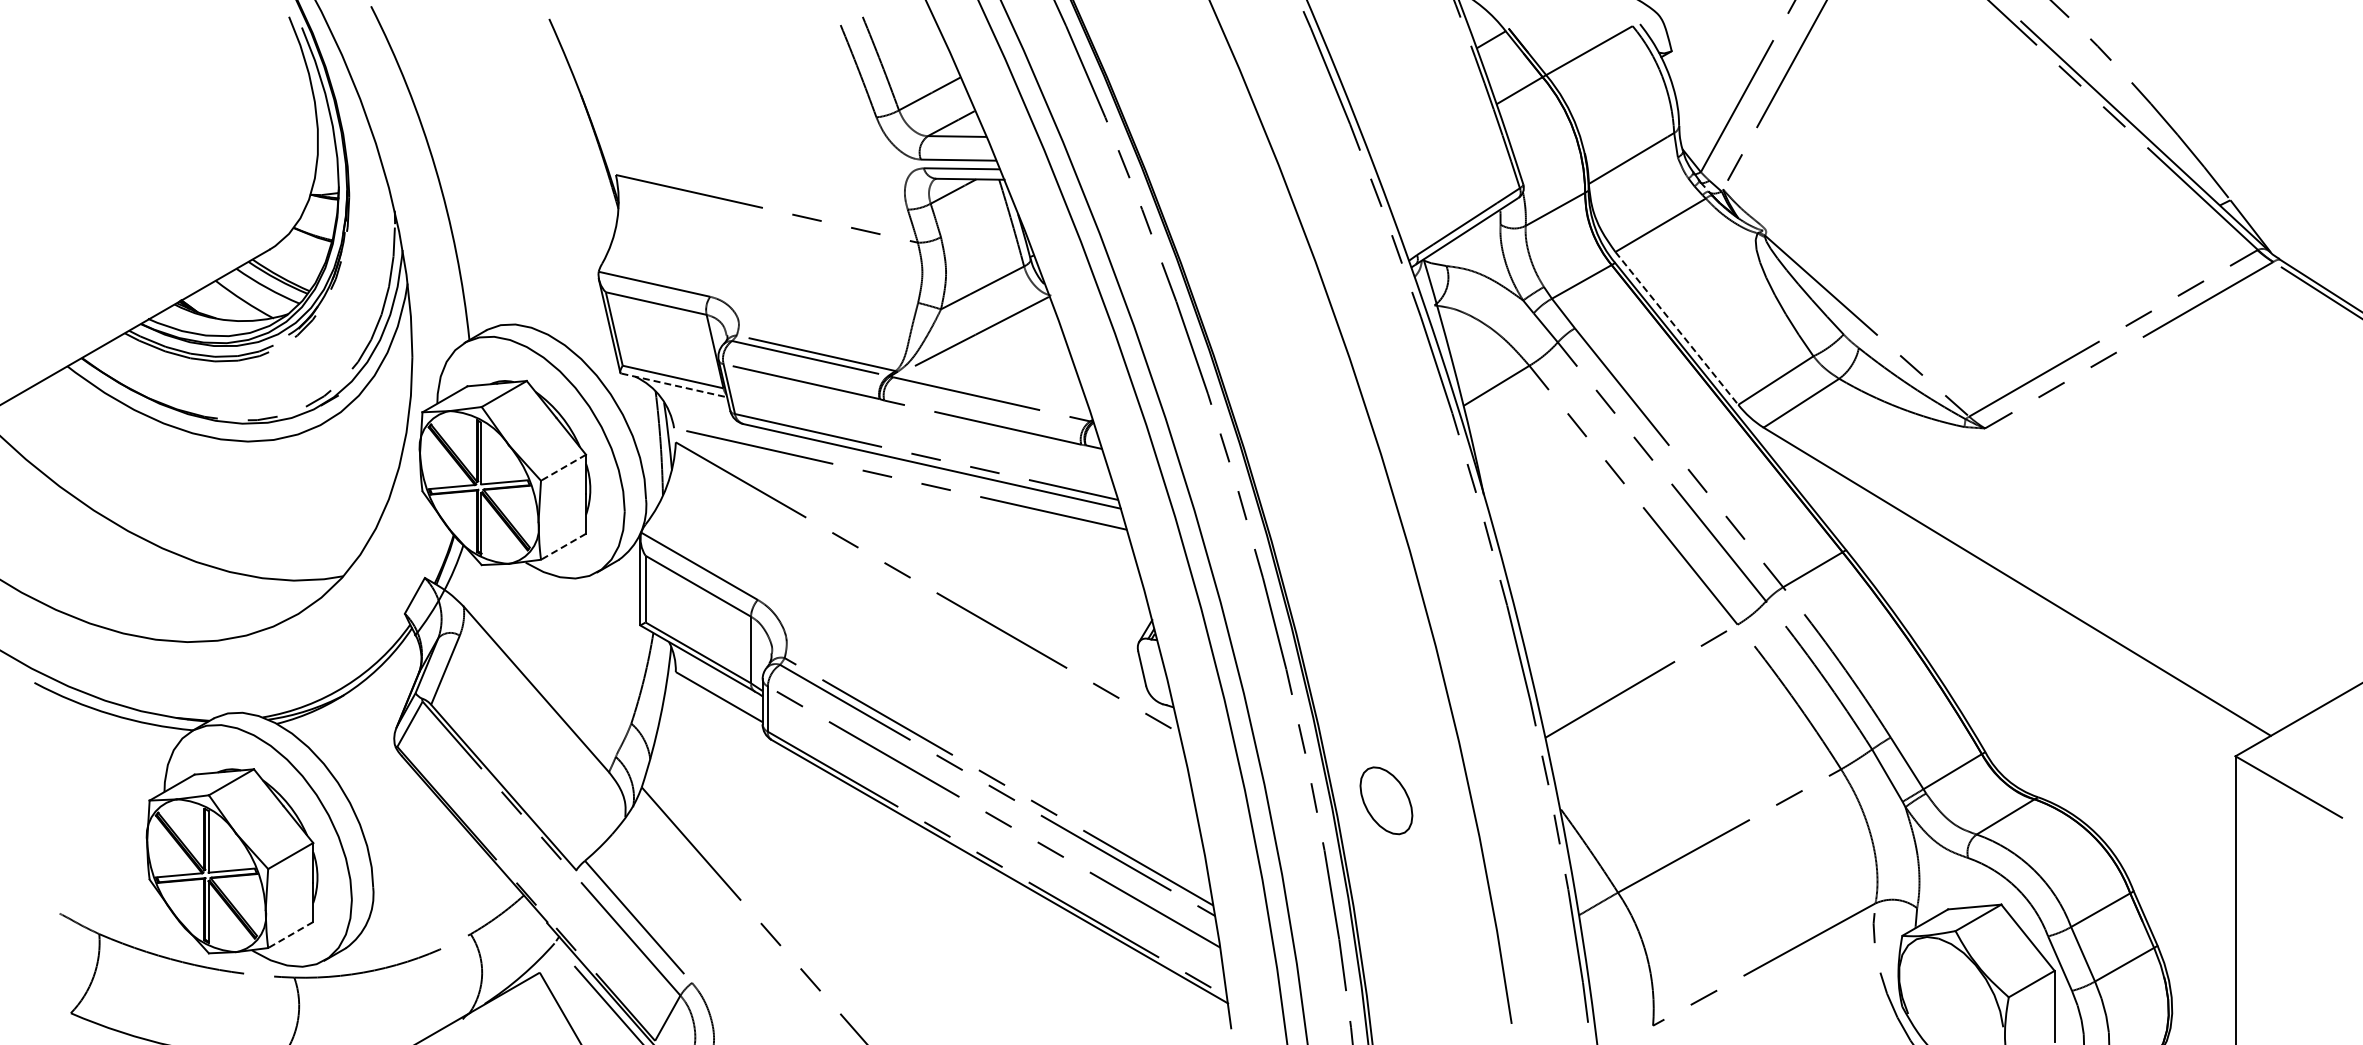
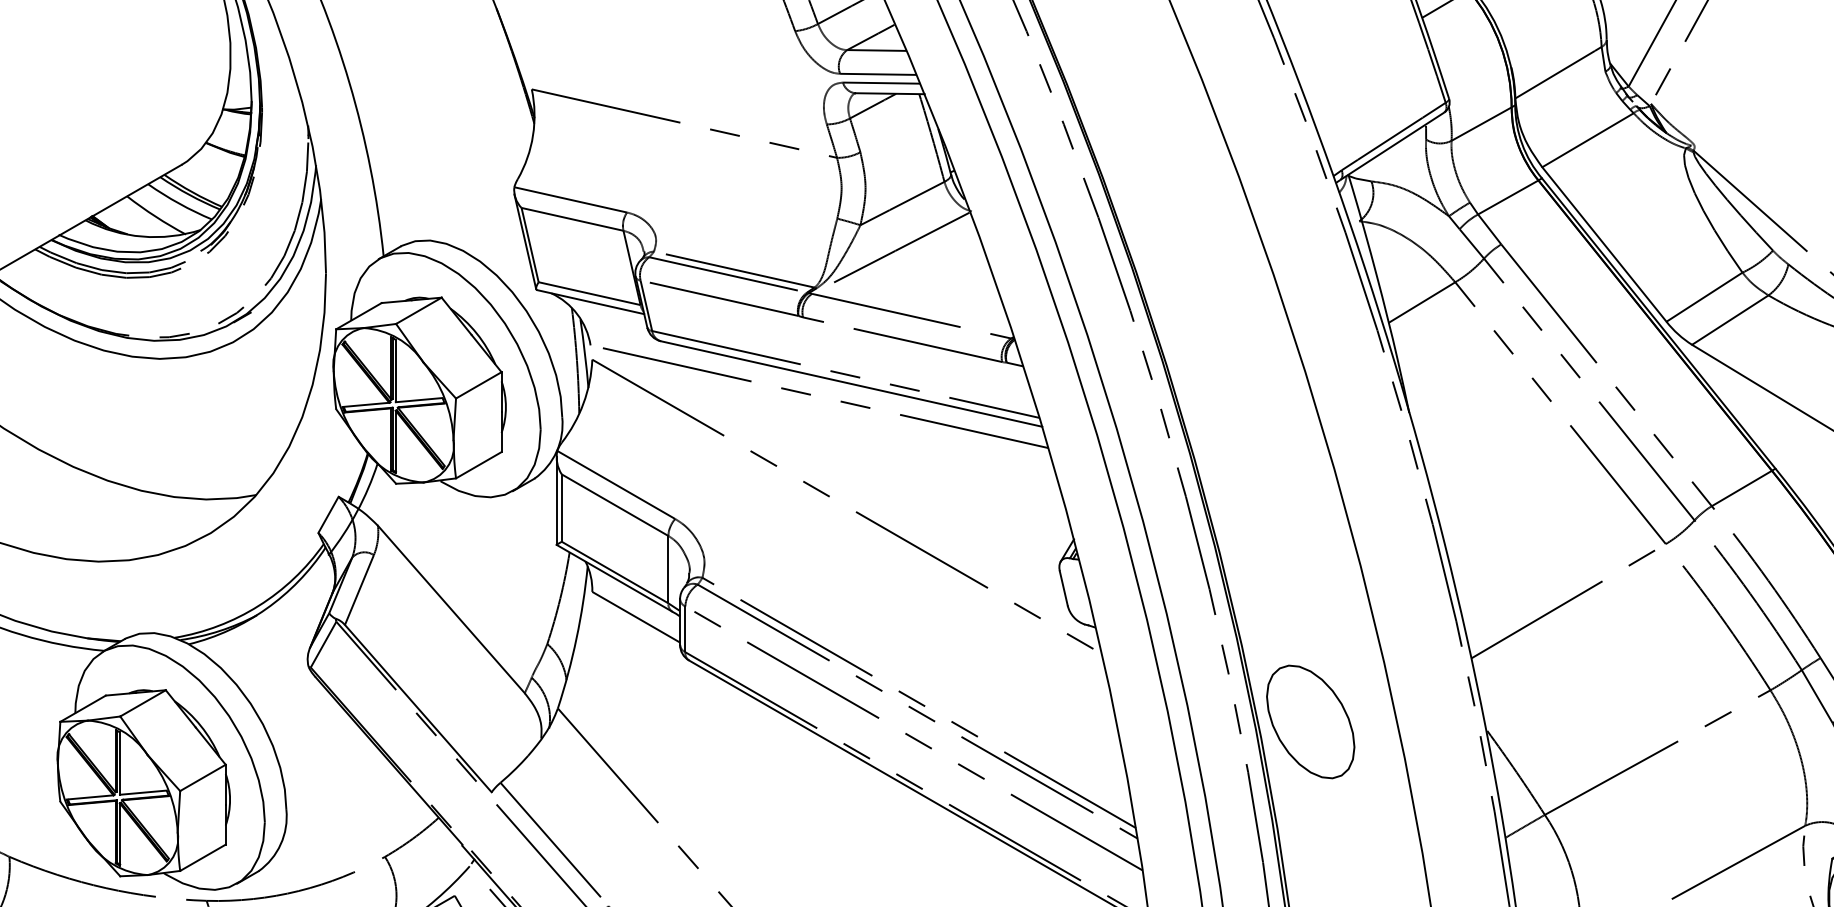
line: (1677, 328) -> (1605, 244), dashed -> solid
line: (674, 385) -> (590, 302), dashed -> solid
line: (563, 468) -> (478, 386), dashed -> solid
line: (563, 547) -> (478, 465), dashed -> solid
part: (1386, 800) -> (1310, 721), size x1.67
line: (290, 935) -> (202, 858), dashed -> solid

